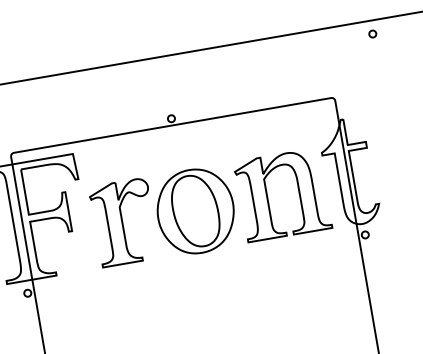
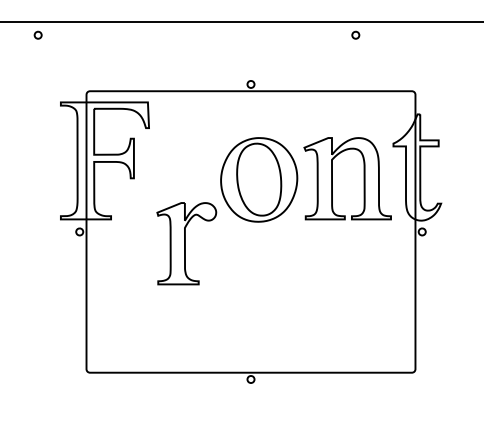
part: (372, 33) -> (355, 34), moved
part: (123, 222) -> (186, 243), moved

